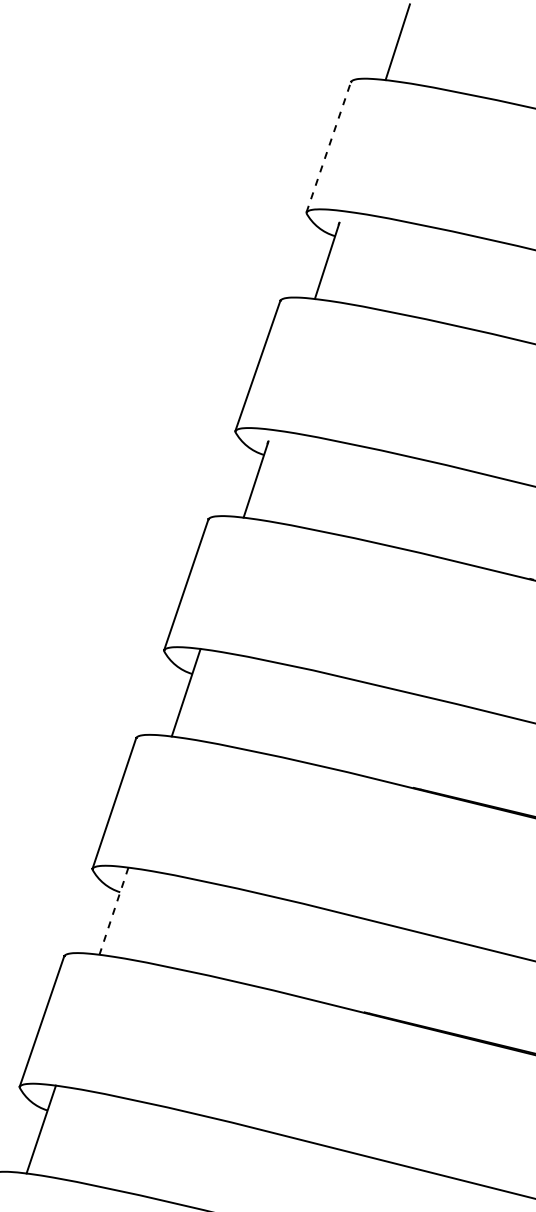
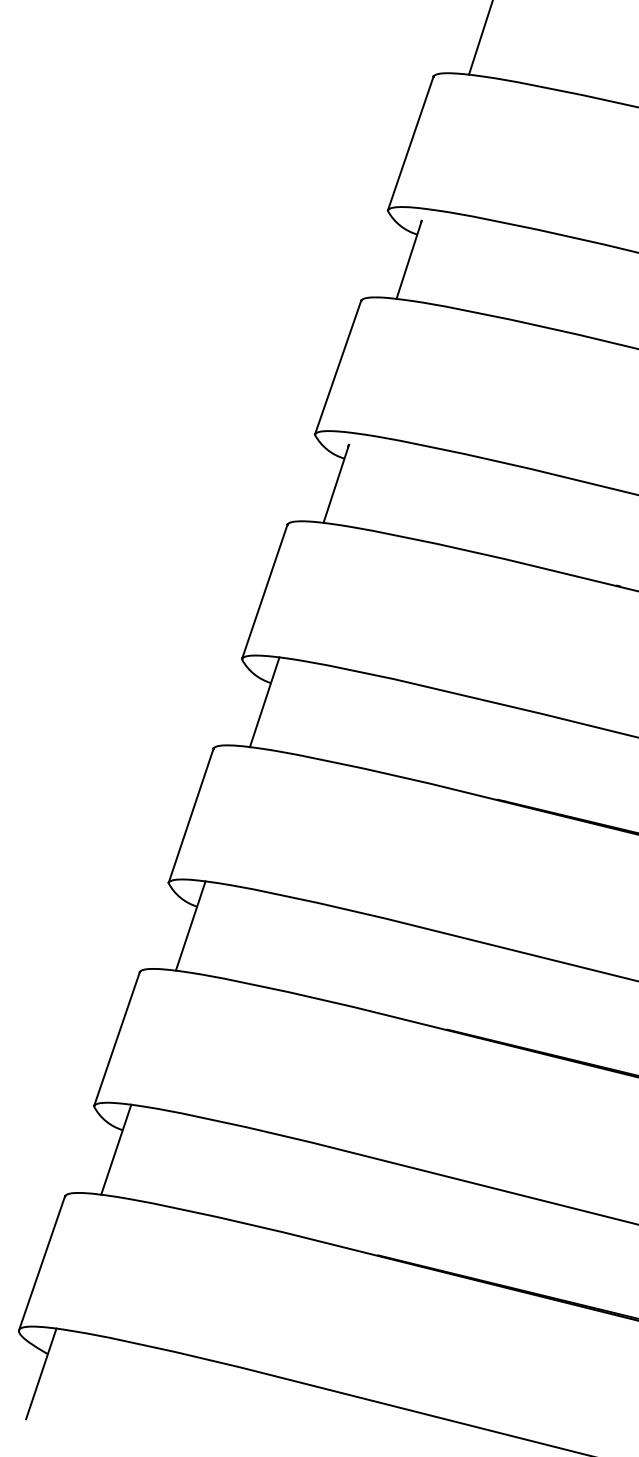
line: (328, 147) -> (410, 143), dashed -> solid
line: (113, 911) -> (190, 926), dashed -> solid

